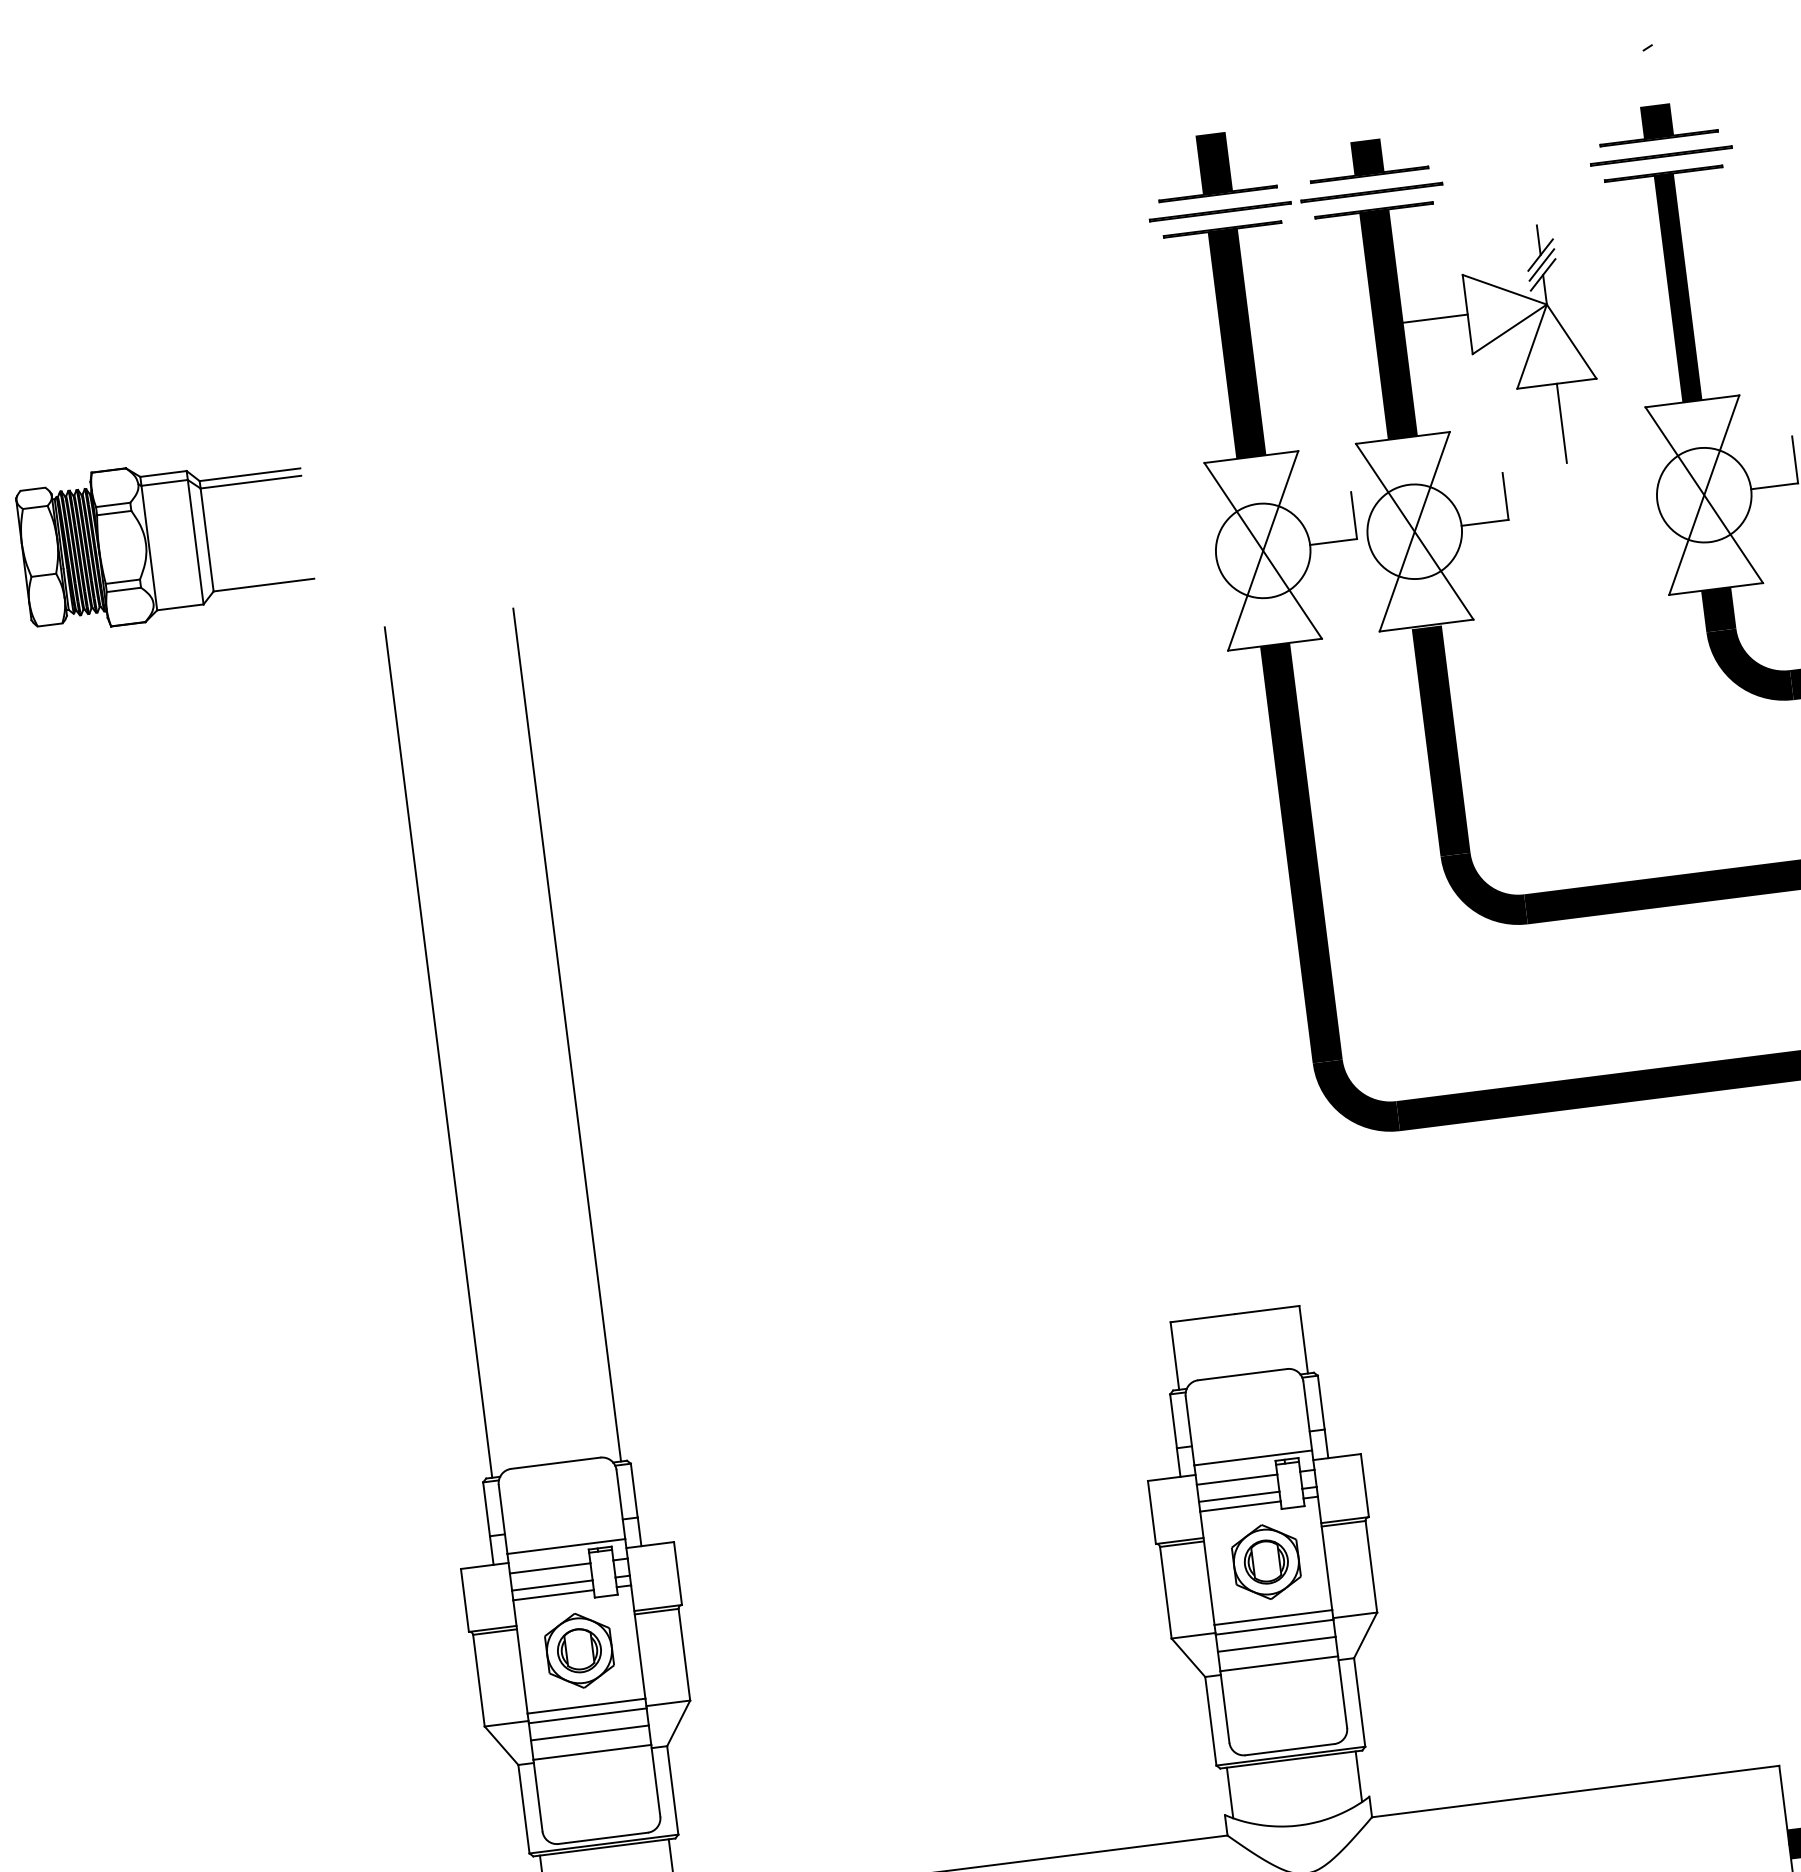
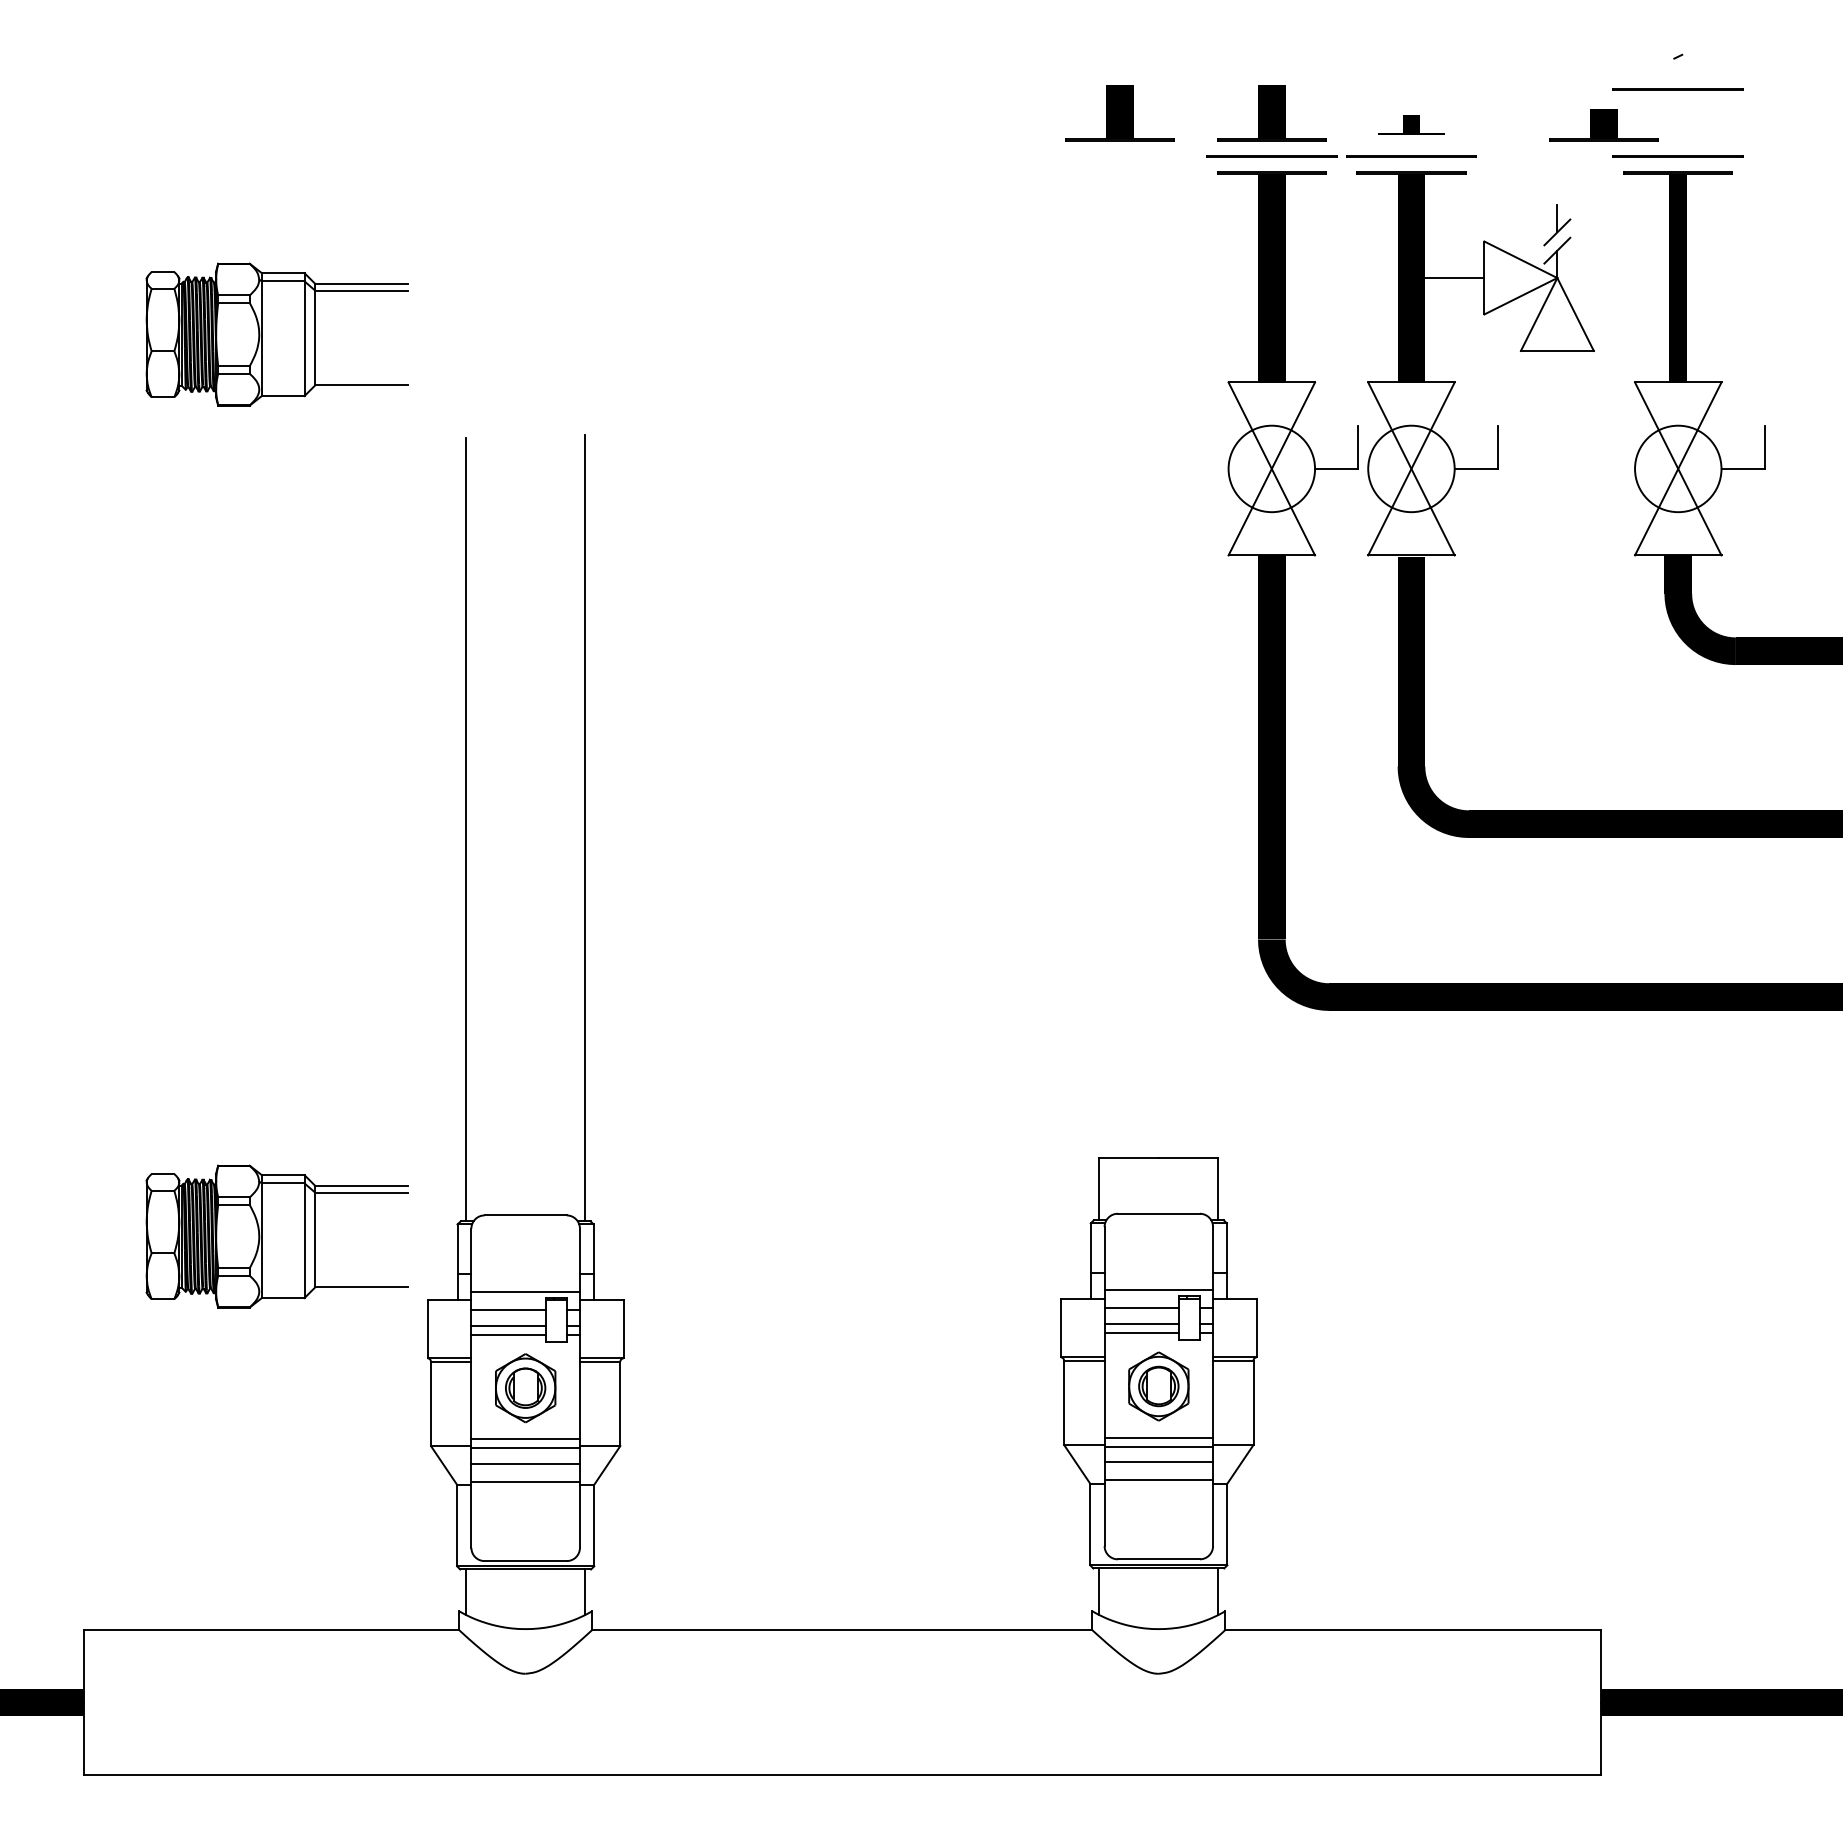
line: (1651, 83) -> (1677, 89), added
part: (1656, 122) -> (1603, 125), moved
part: (1367, 157) -> (1411, 124), size x0.6
part: (1049, 186) -> (1119, 113), added
line: (1542, 264) -> (1557, 241), removed
line: (1561, 422) -> (1557, 386), removed
part: (288, 1520) -> (276, 1236), added

